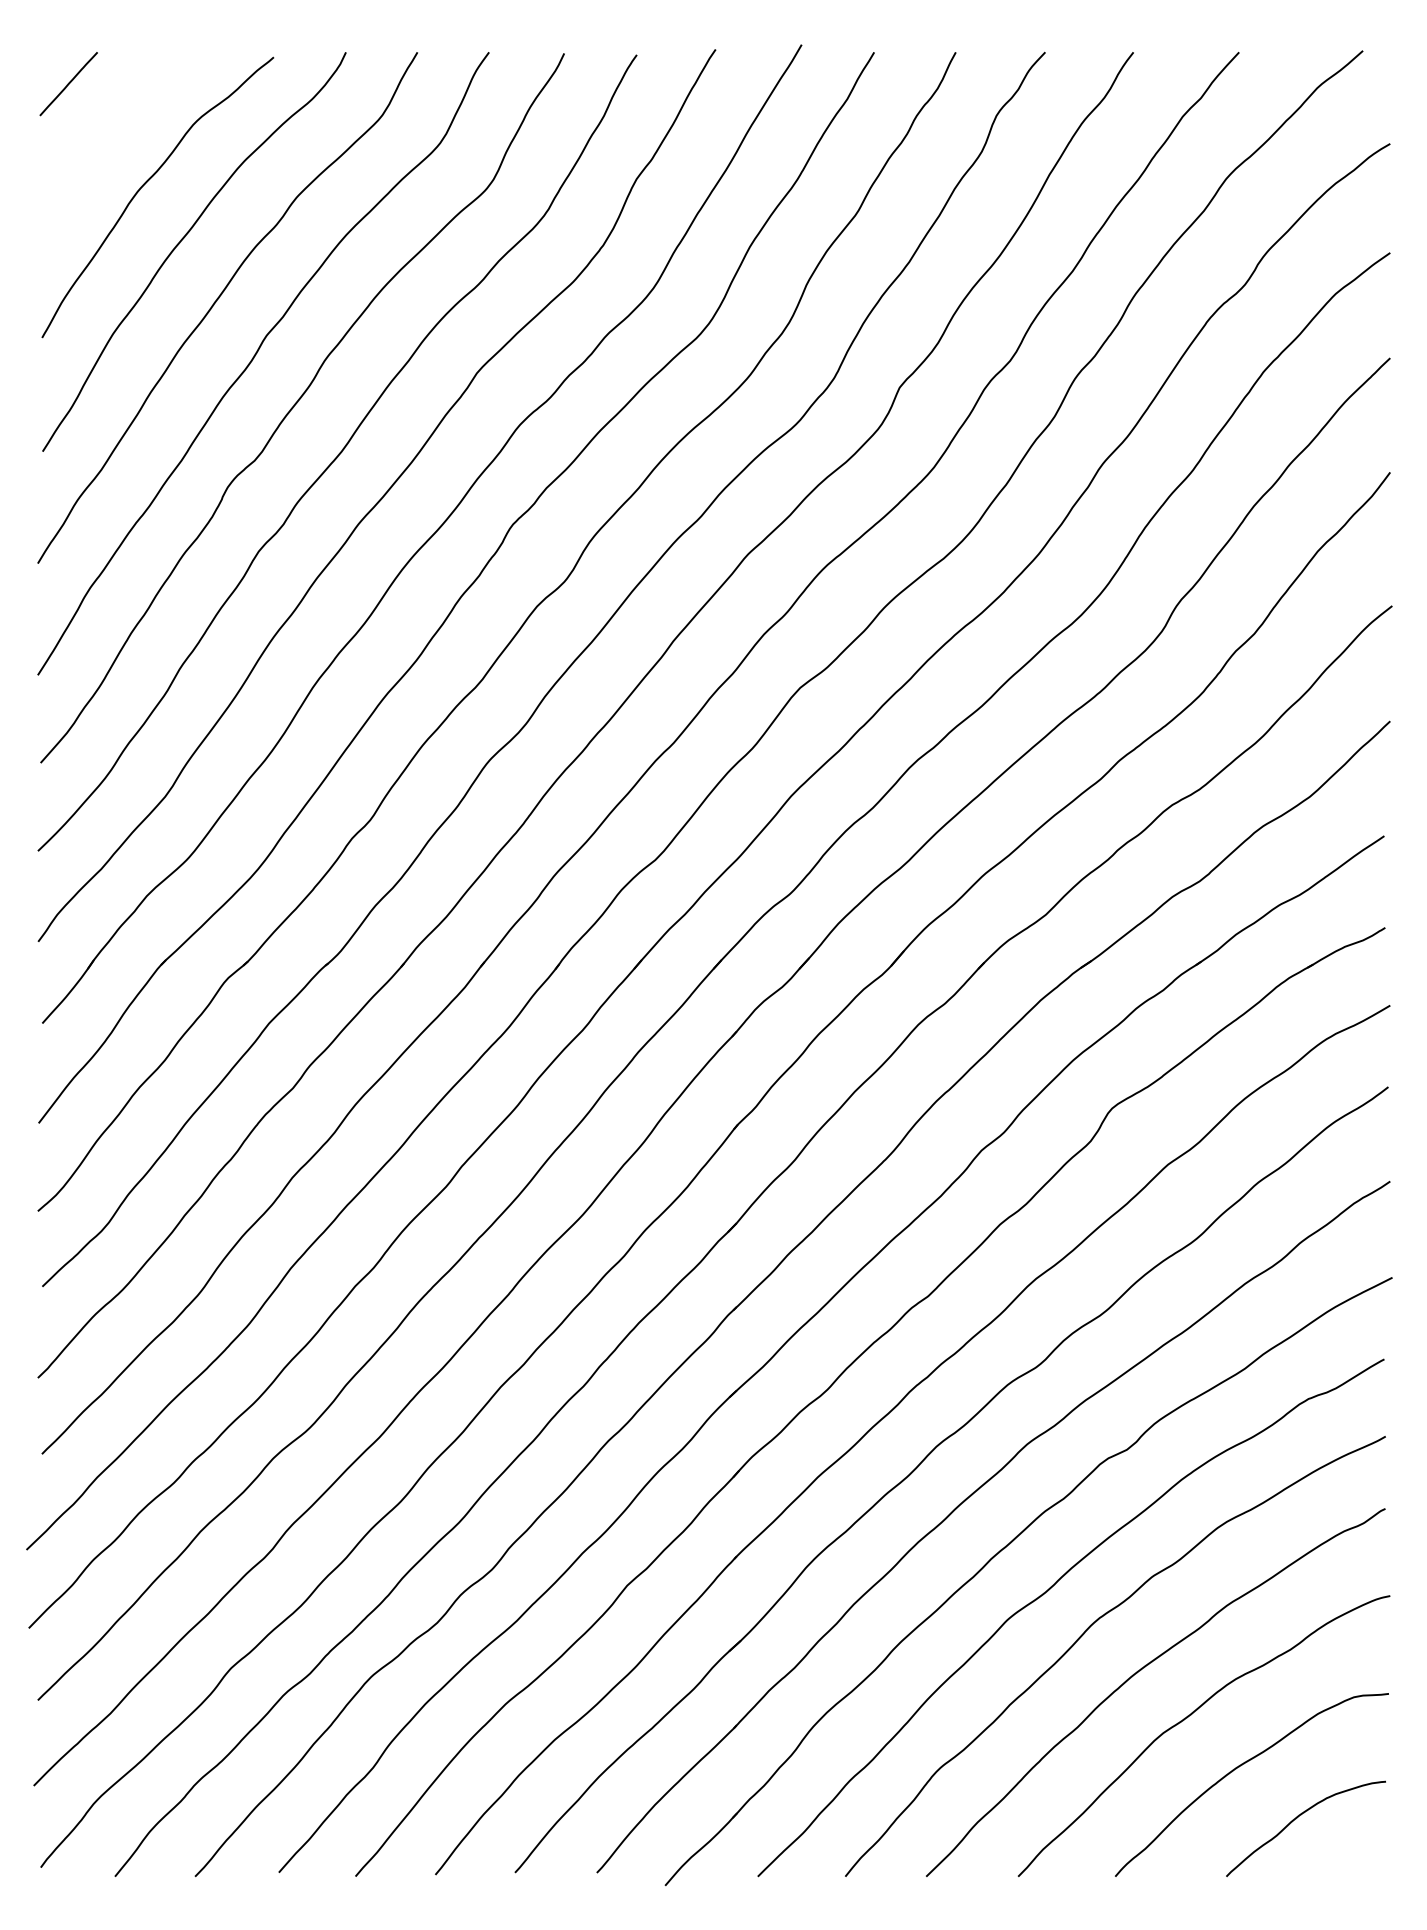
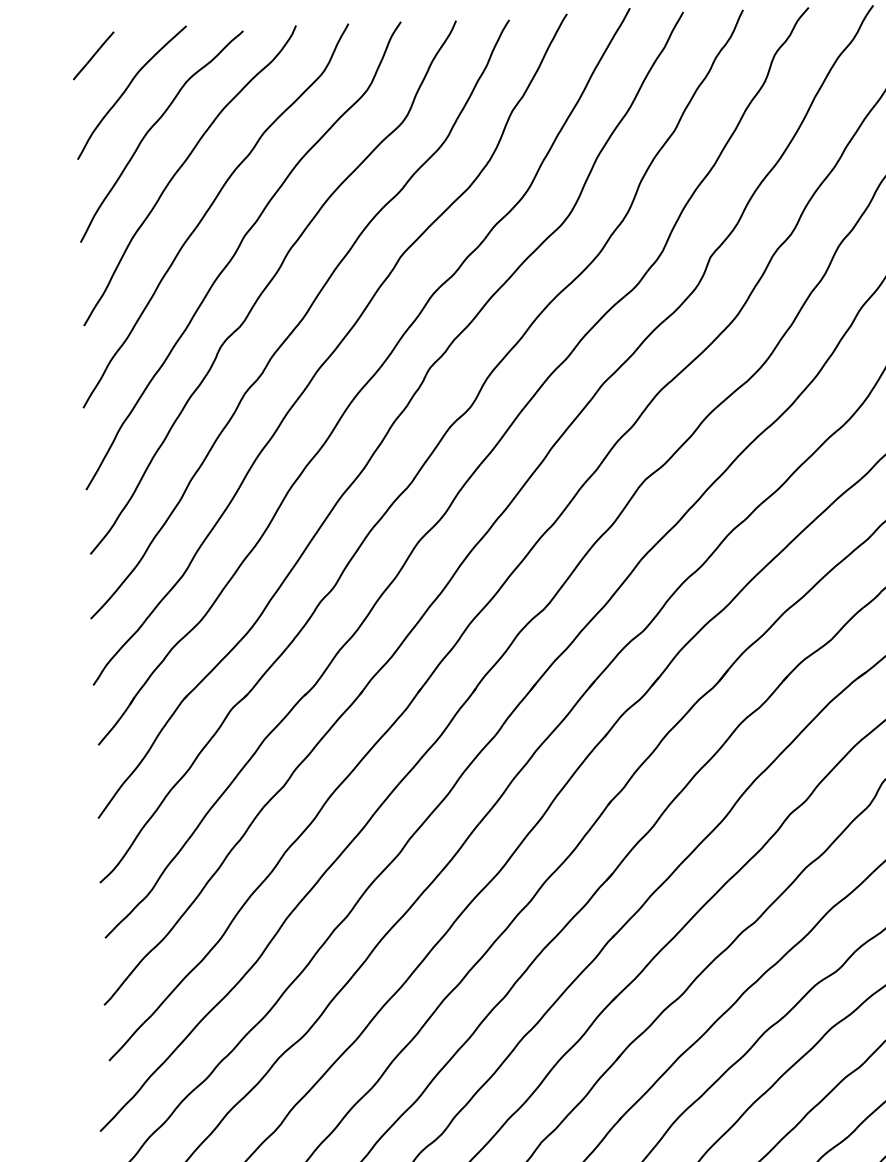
curve: (113, 130) -> (127, 88), added

